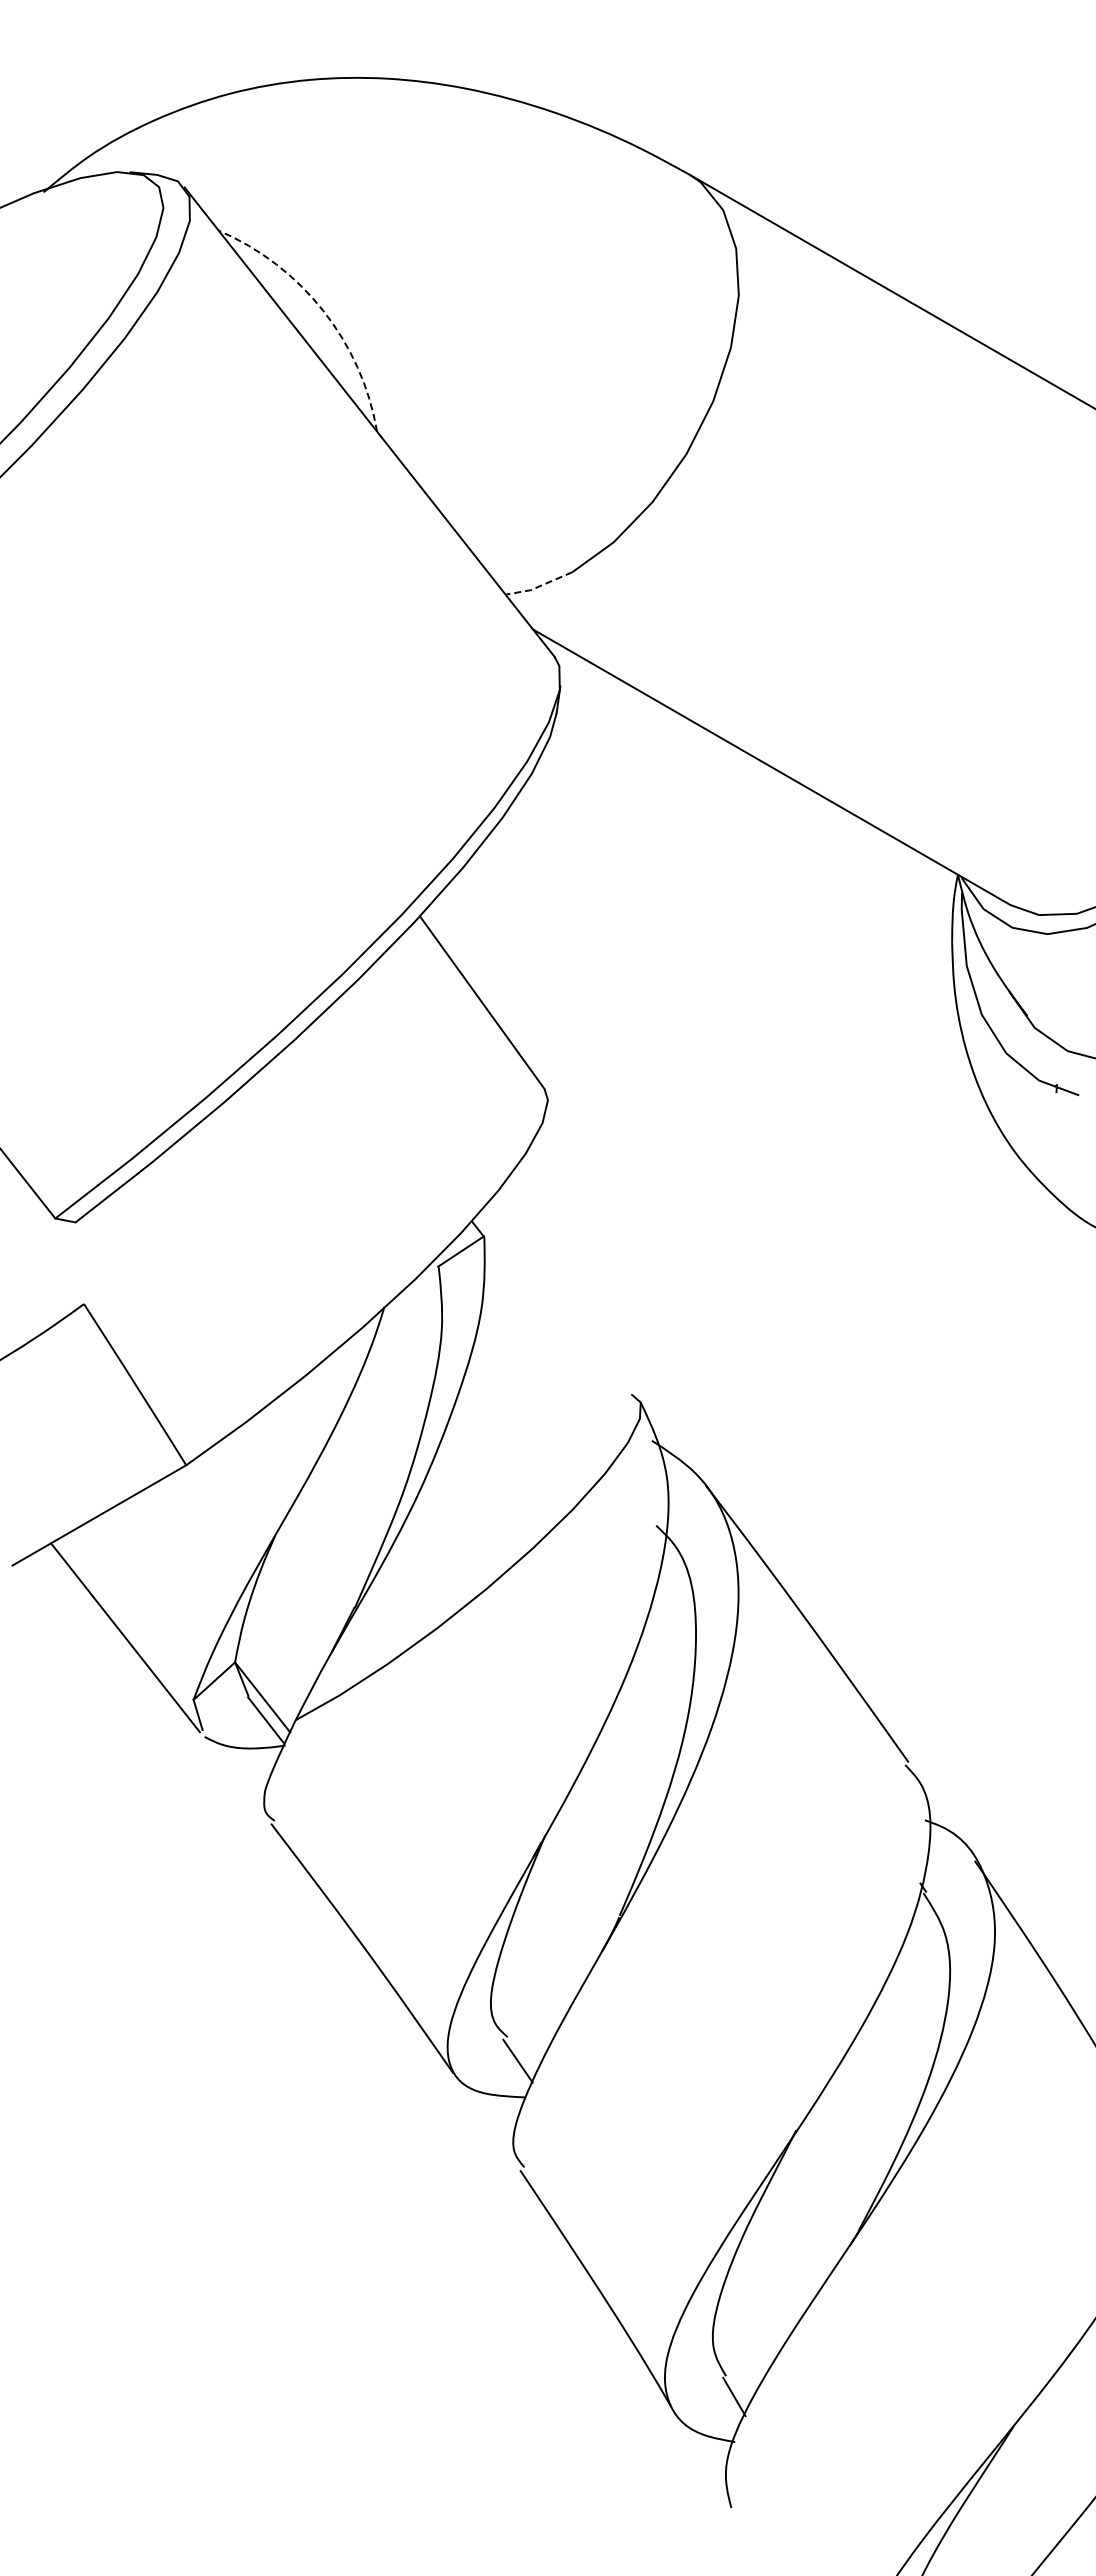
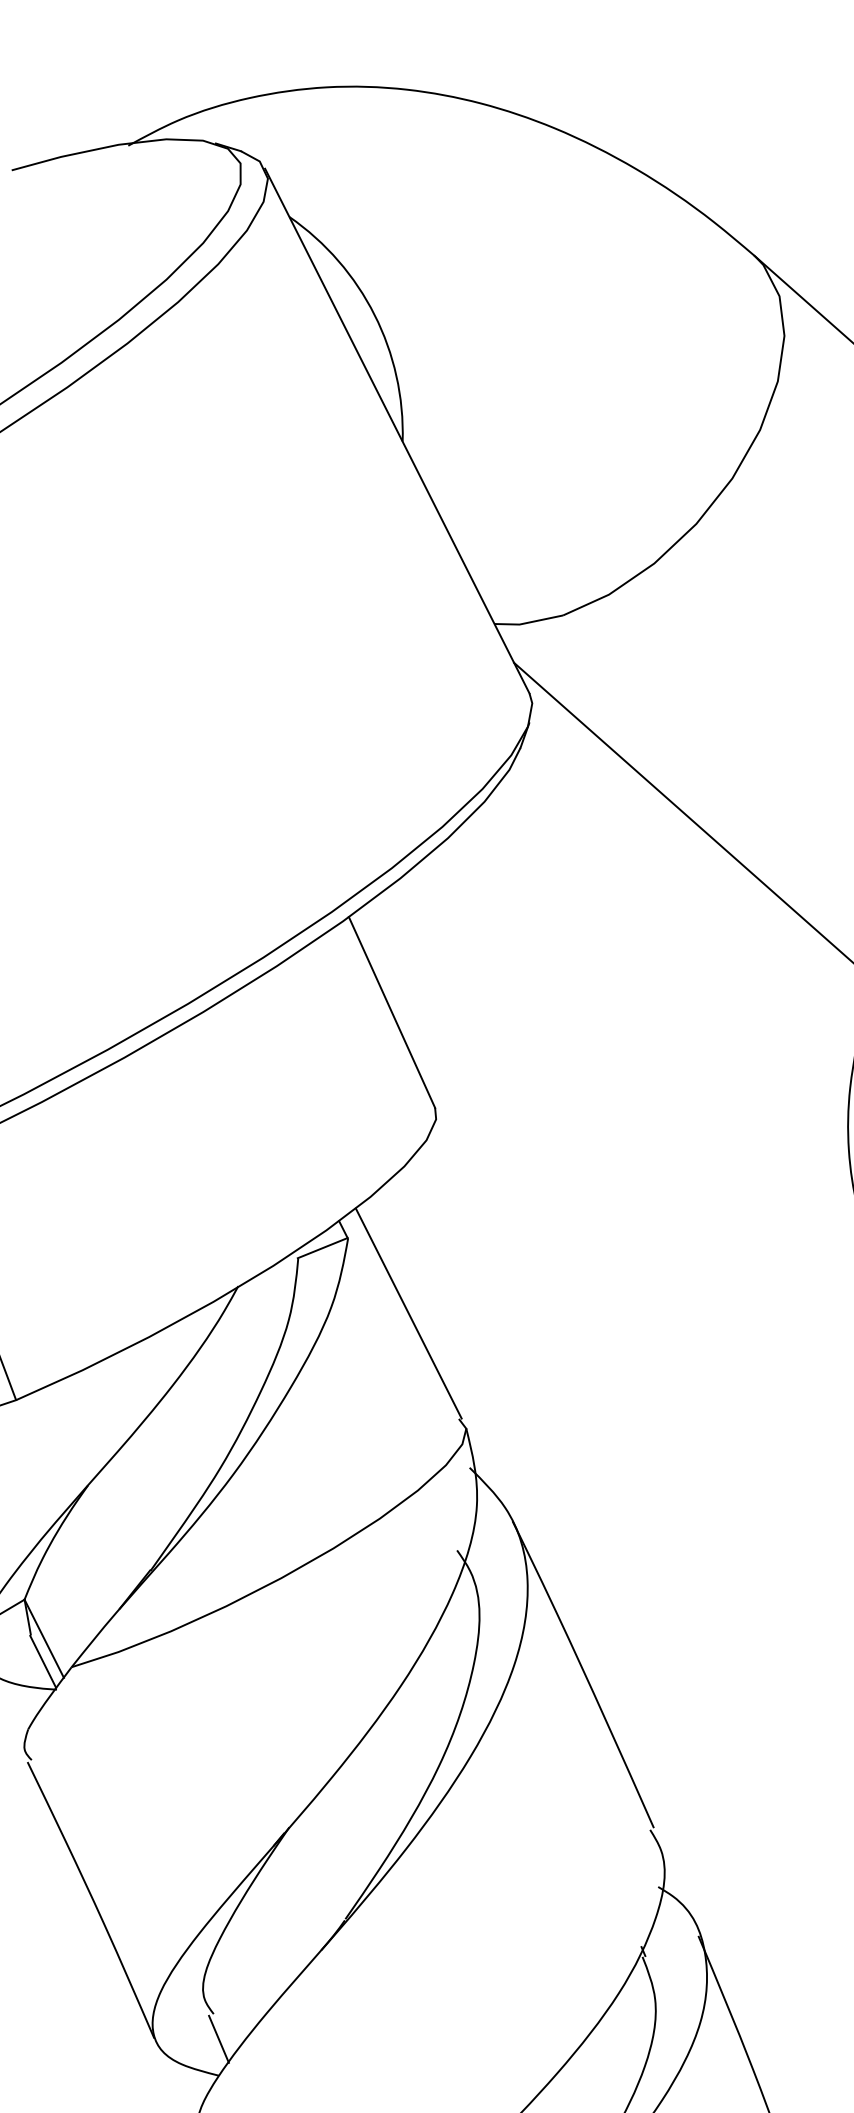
arc: (323, 310) -> (374, 314), dashed -> solid
line: (538, 586) -> (527, 622), dashed -> solid
line: (560, 1299) -> (409, 1313), added

